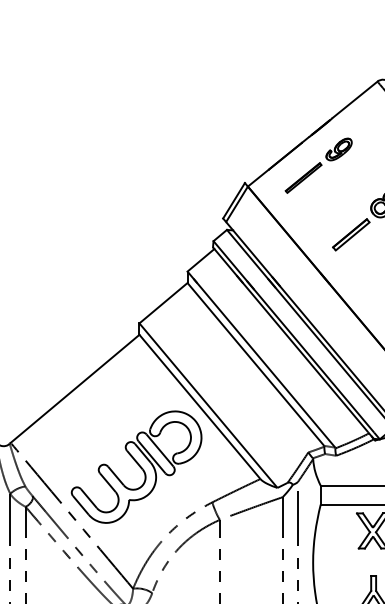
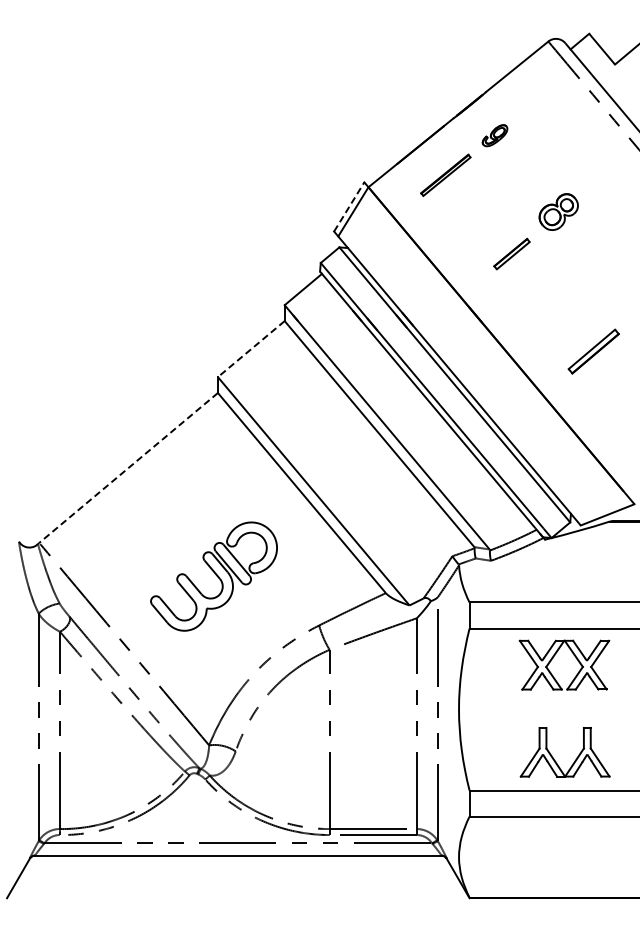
part: (338, 149) -> (494, 135), size x0.7
line: (234, 200) -> (349, 206), solid -> dashed
part: (350, 234) -> (511, 253), size x0.7
line: (163, 303) -> (251, 349), solid -> dashed
line: (75, 388) -> (128, 467), solid -> dashed
part: (136, 467) -> (213, 576), size x0.7

